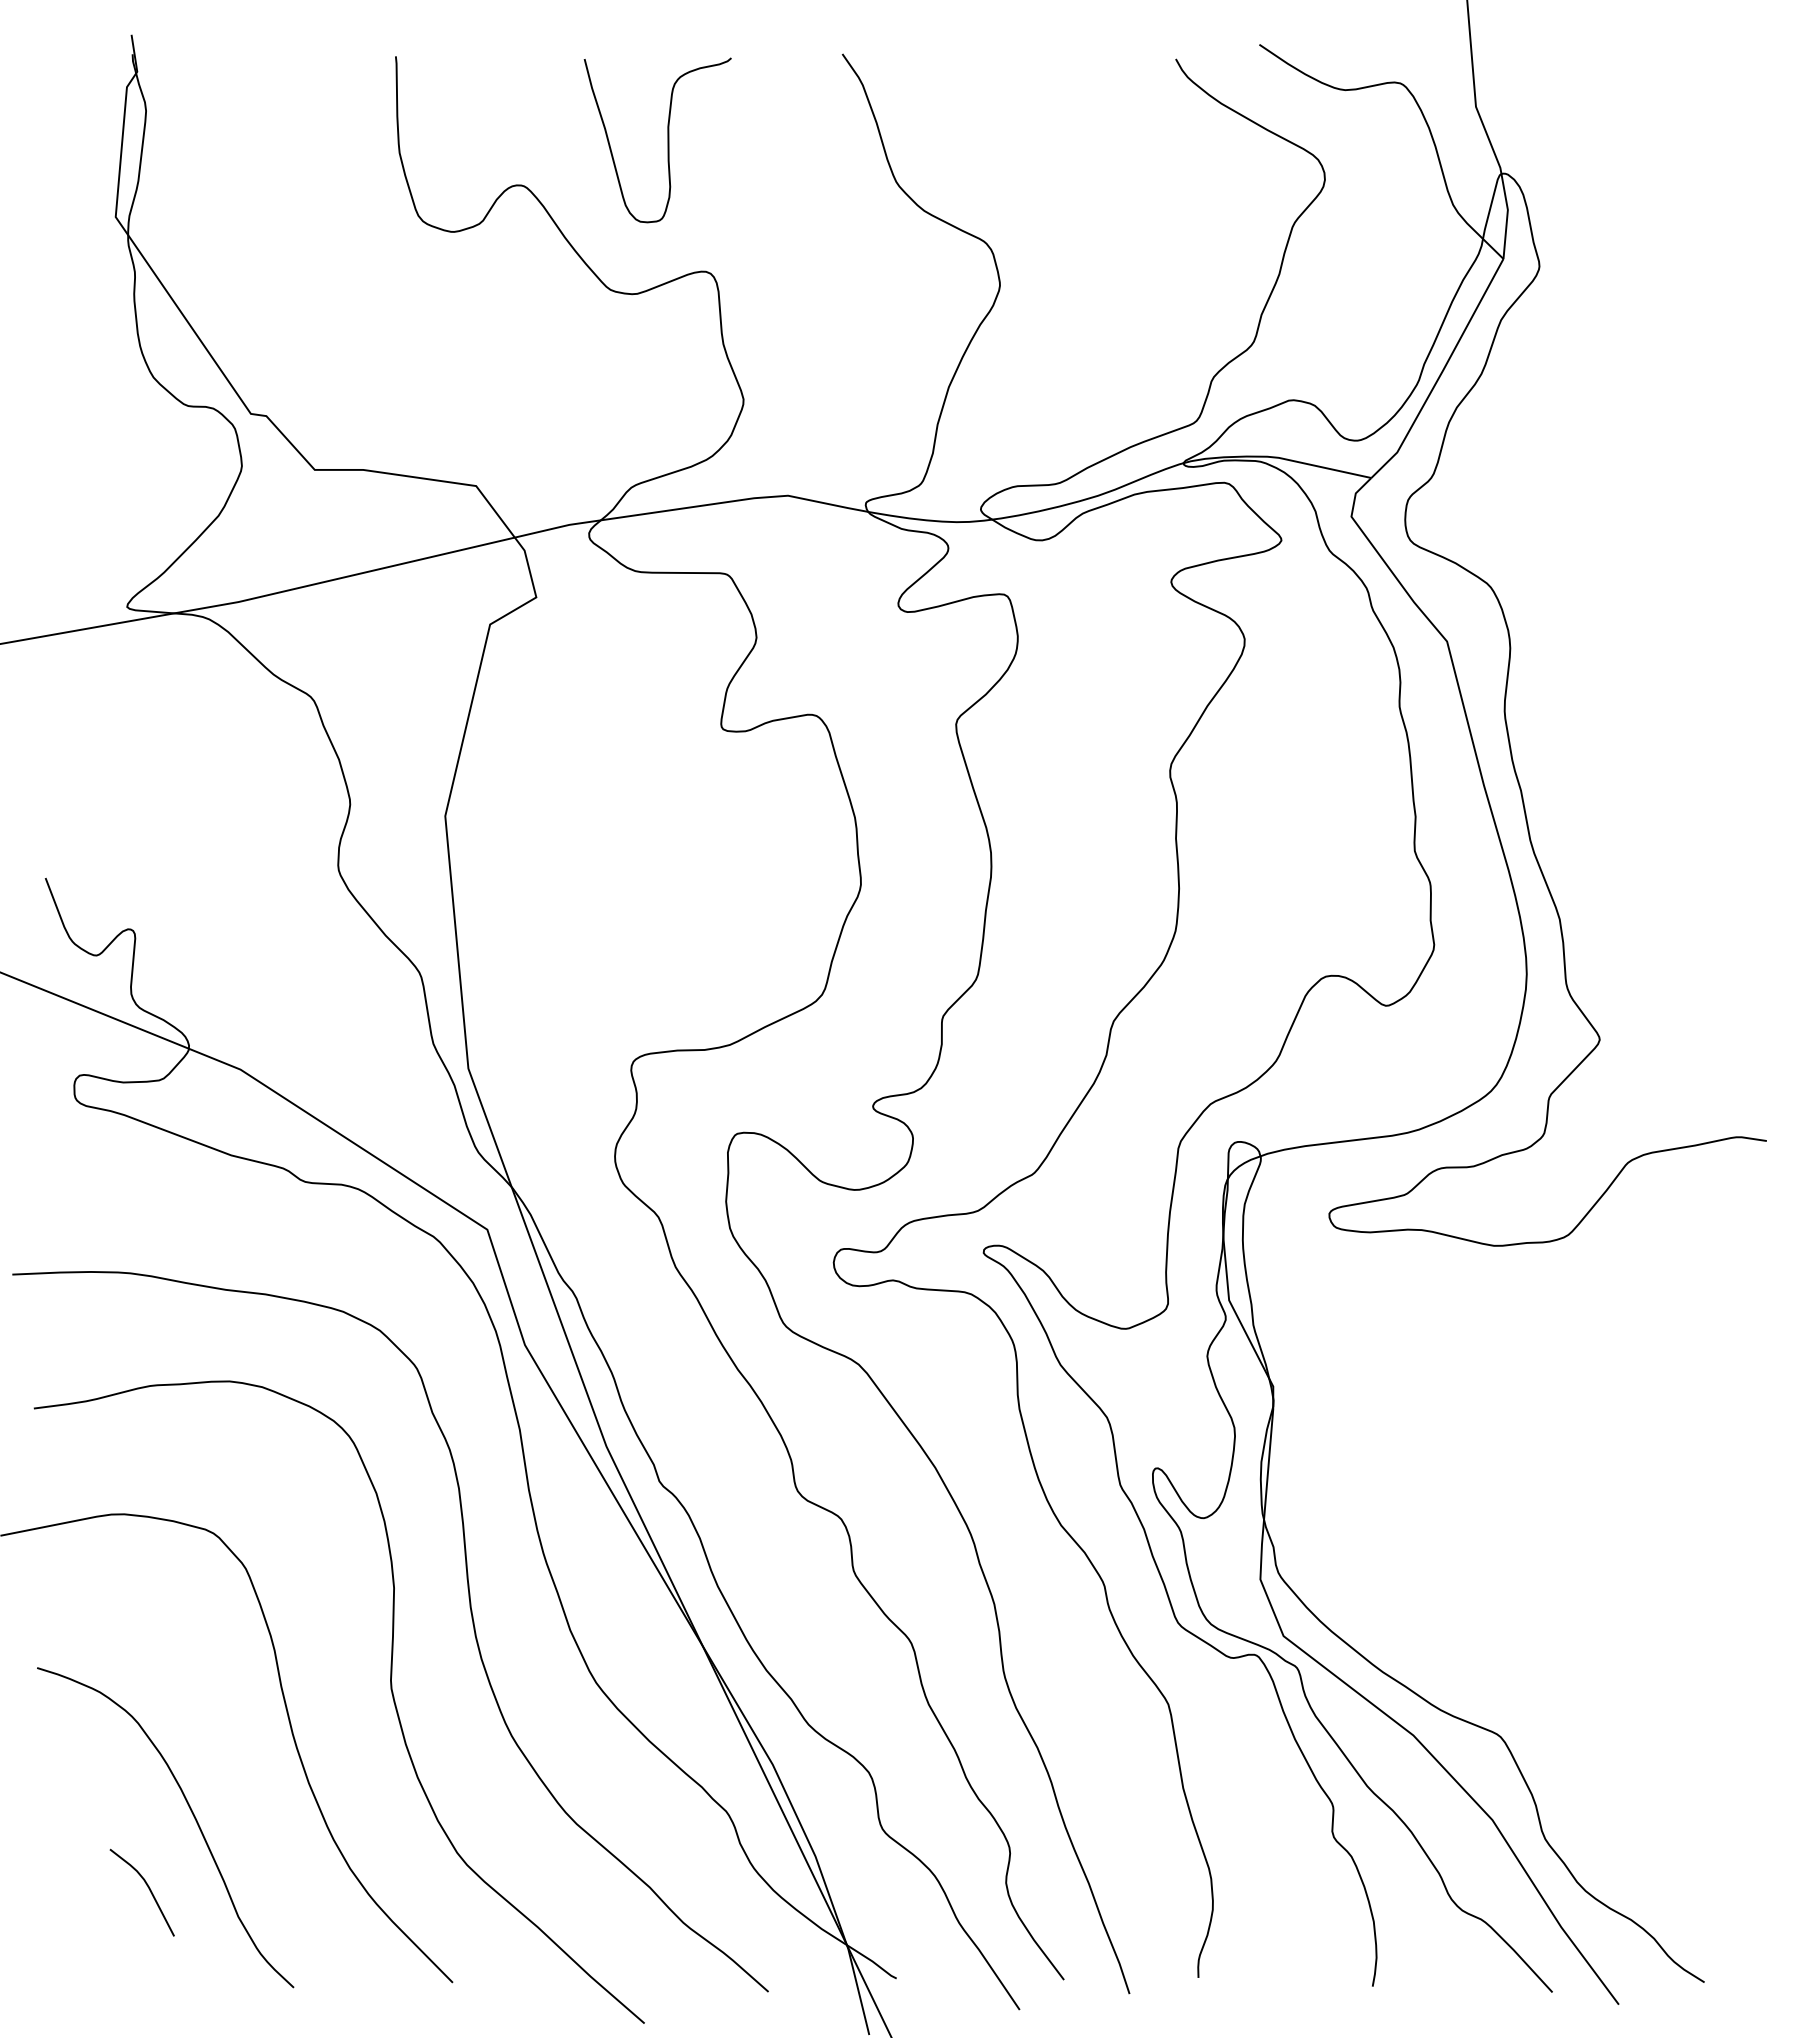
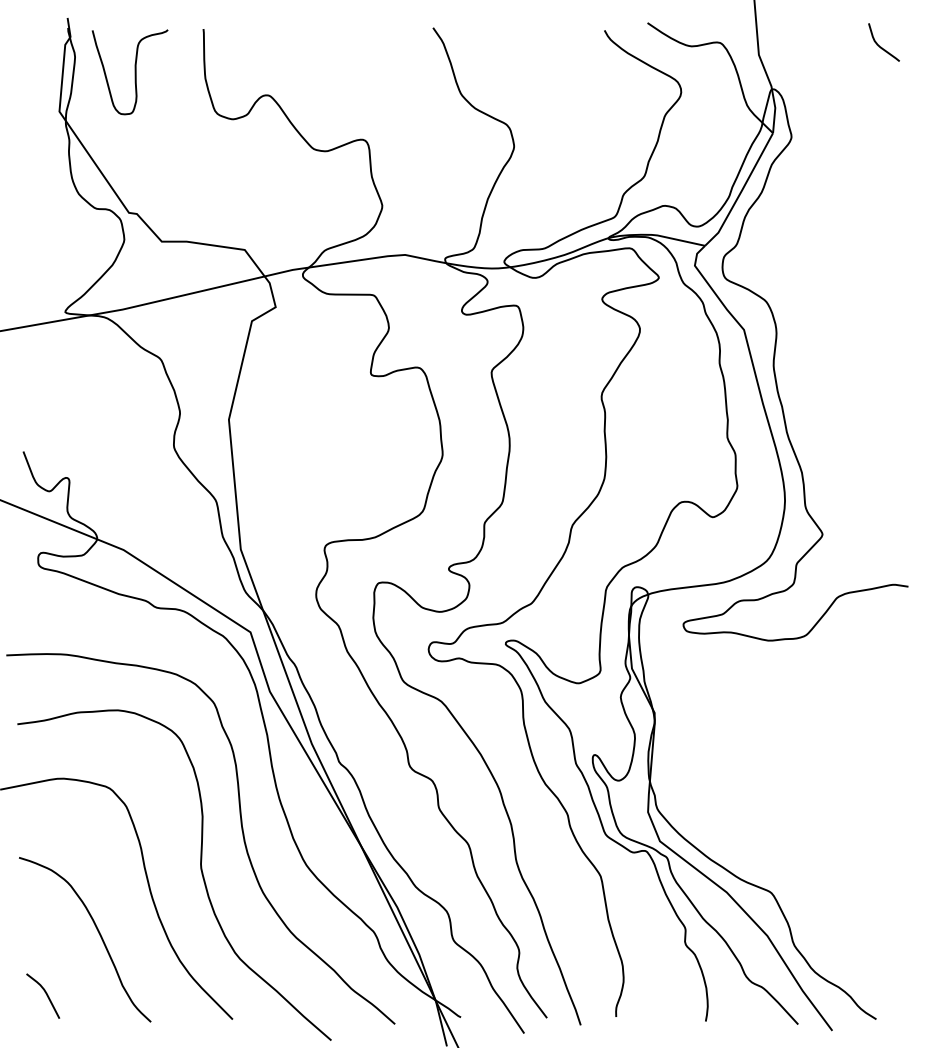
curve: (1714, 90) -> (881, 46), added
curve: (666, 140) -> (134, 72), moved
curve: (146, 1887) -> (45, 993), moved

